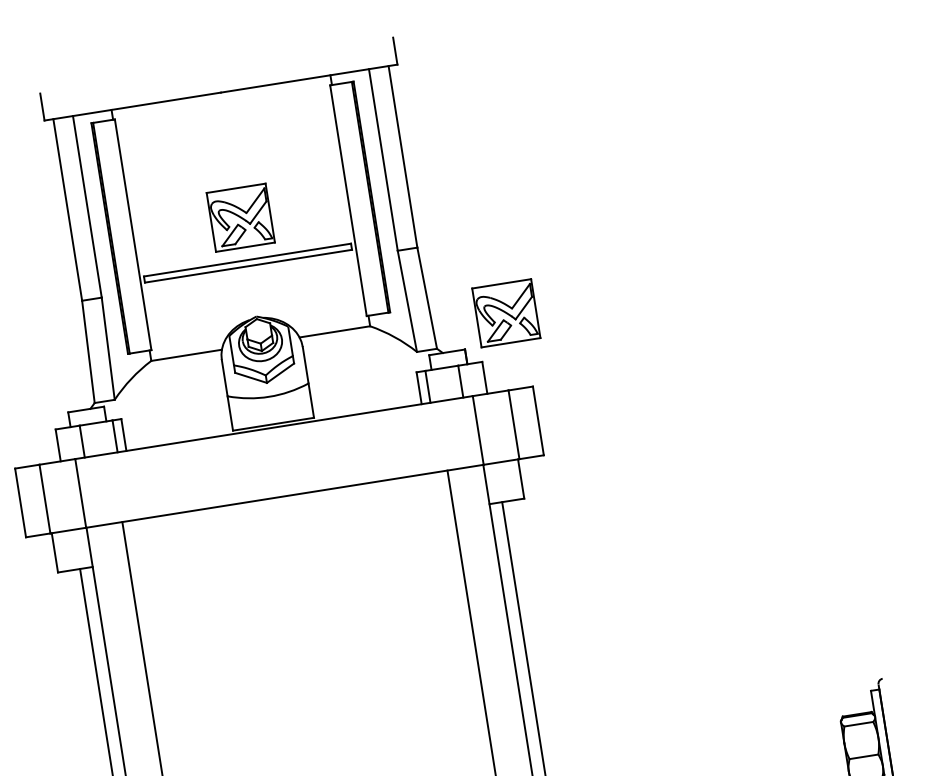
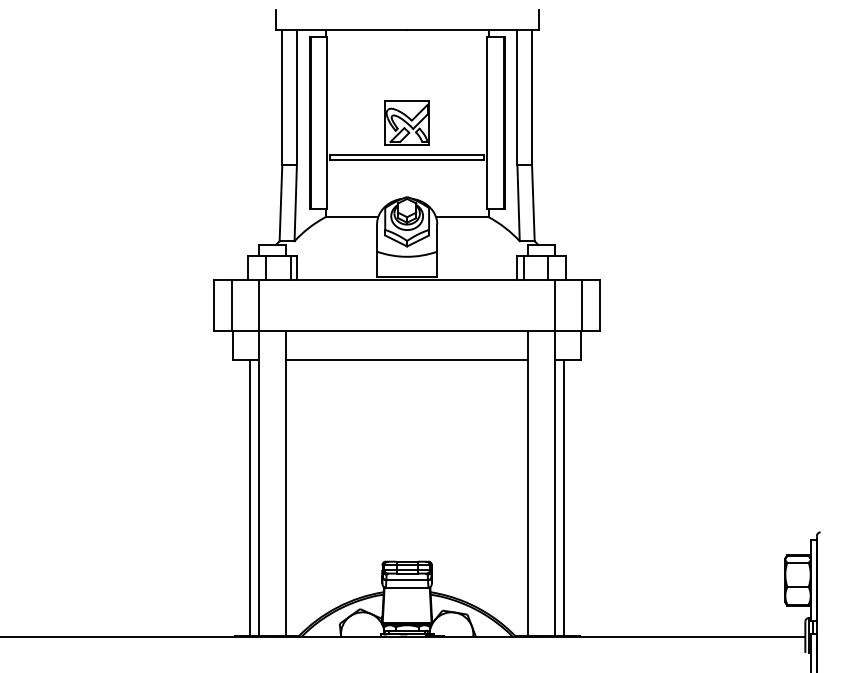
part: (505, 312) -> (588, 222), removed
line: (291, 535) -> (407, 360), added

